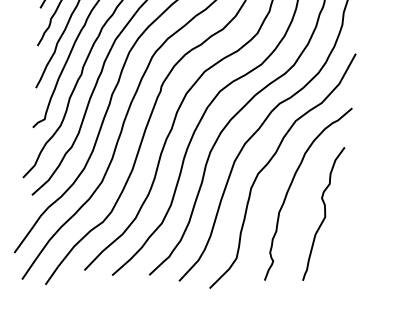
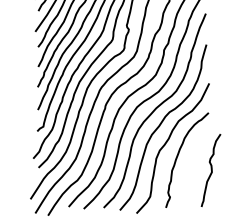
curve: (322, 212) -> (210, 169), moved

